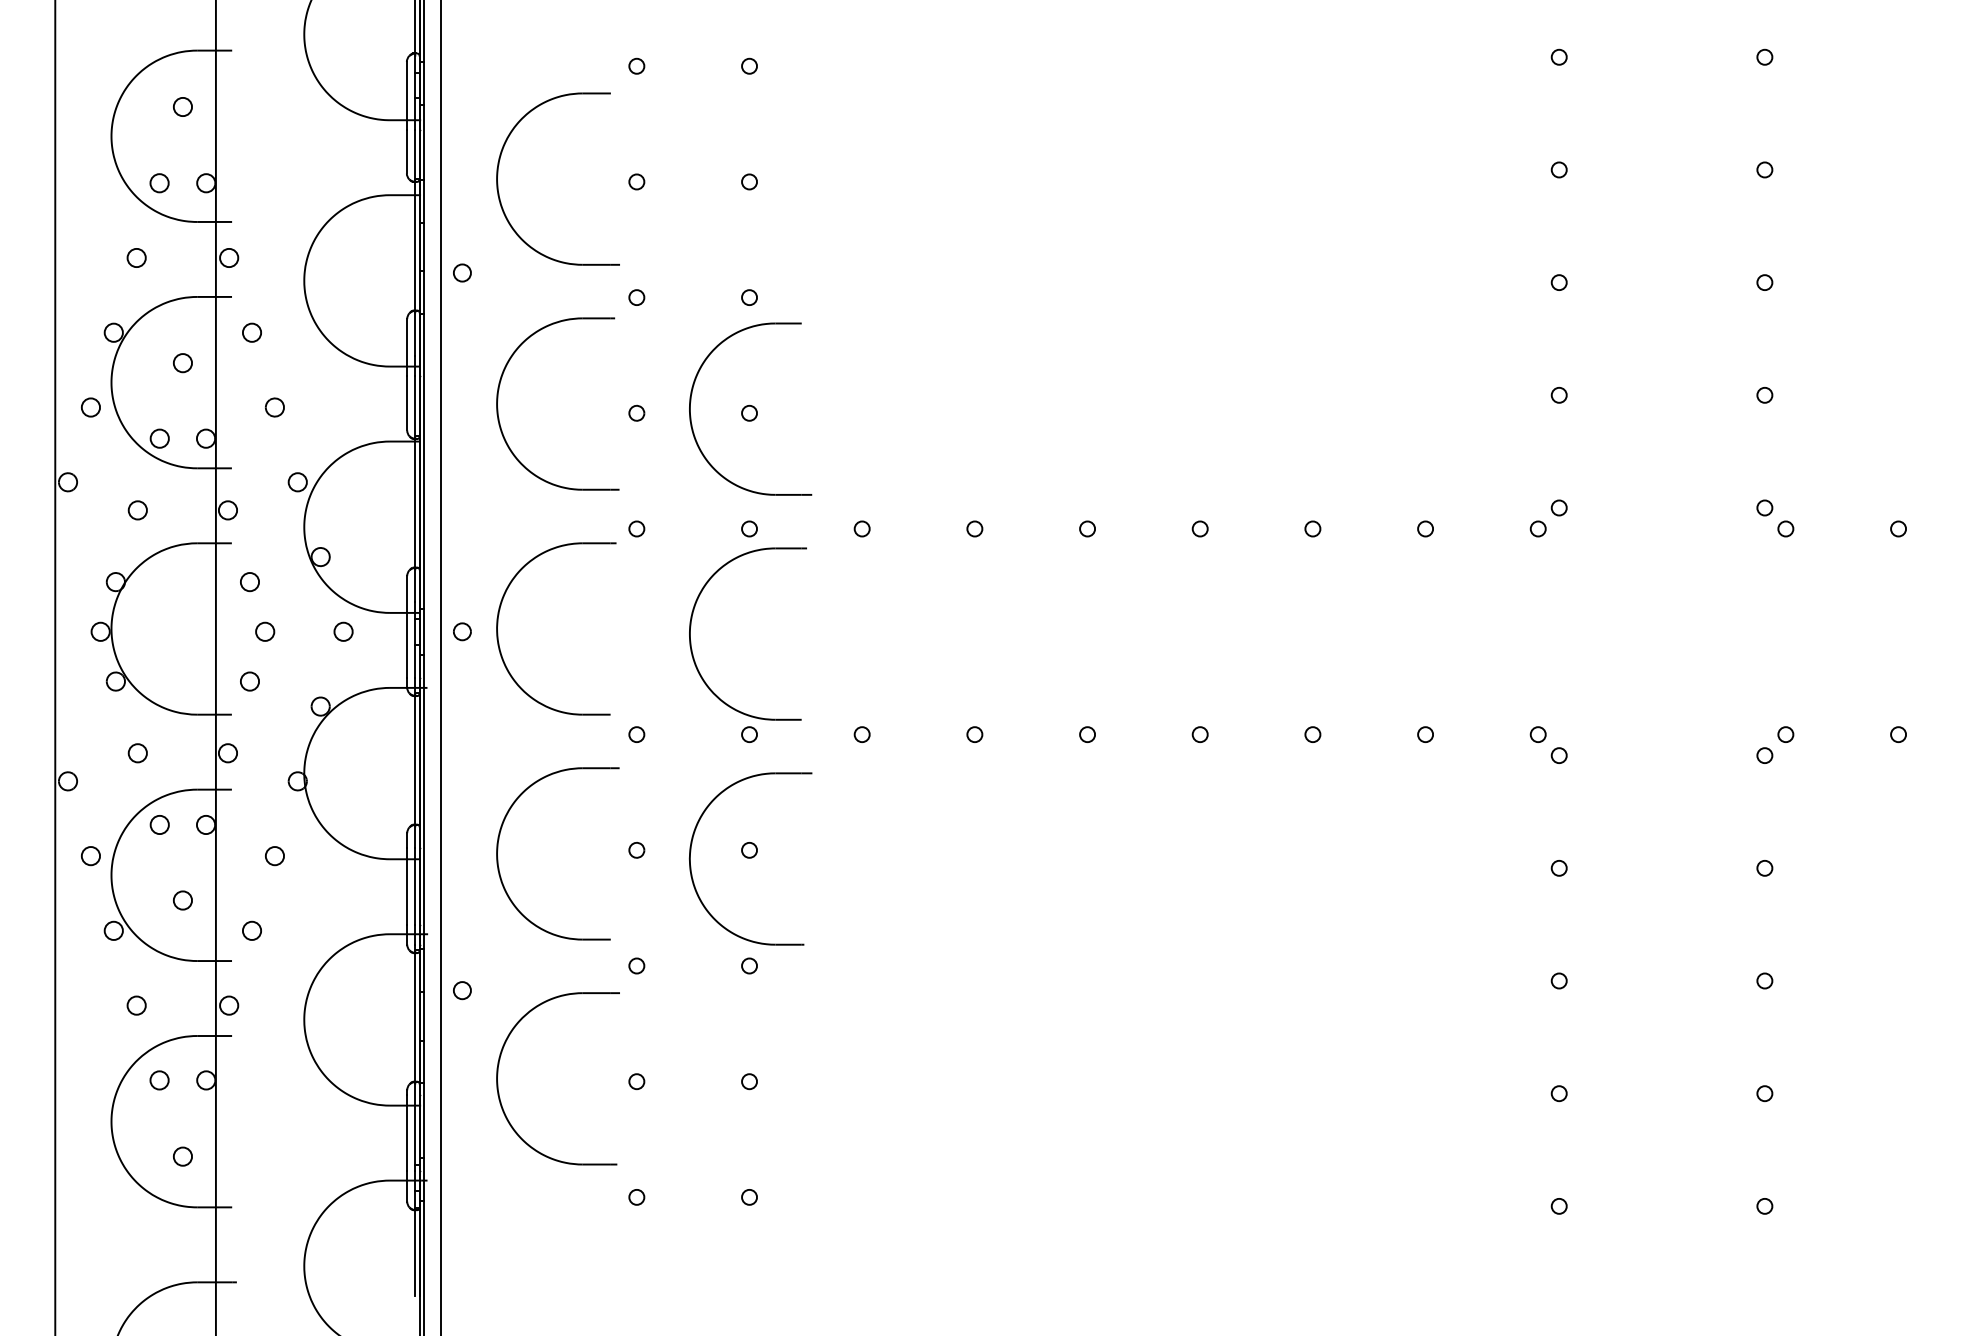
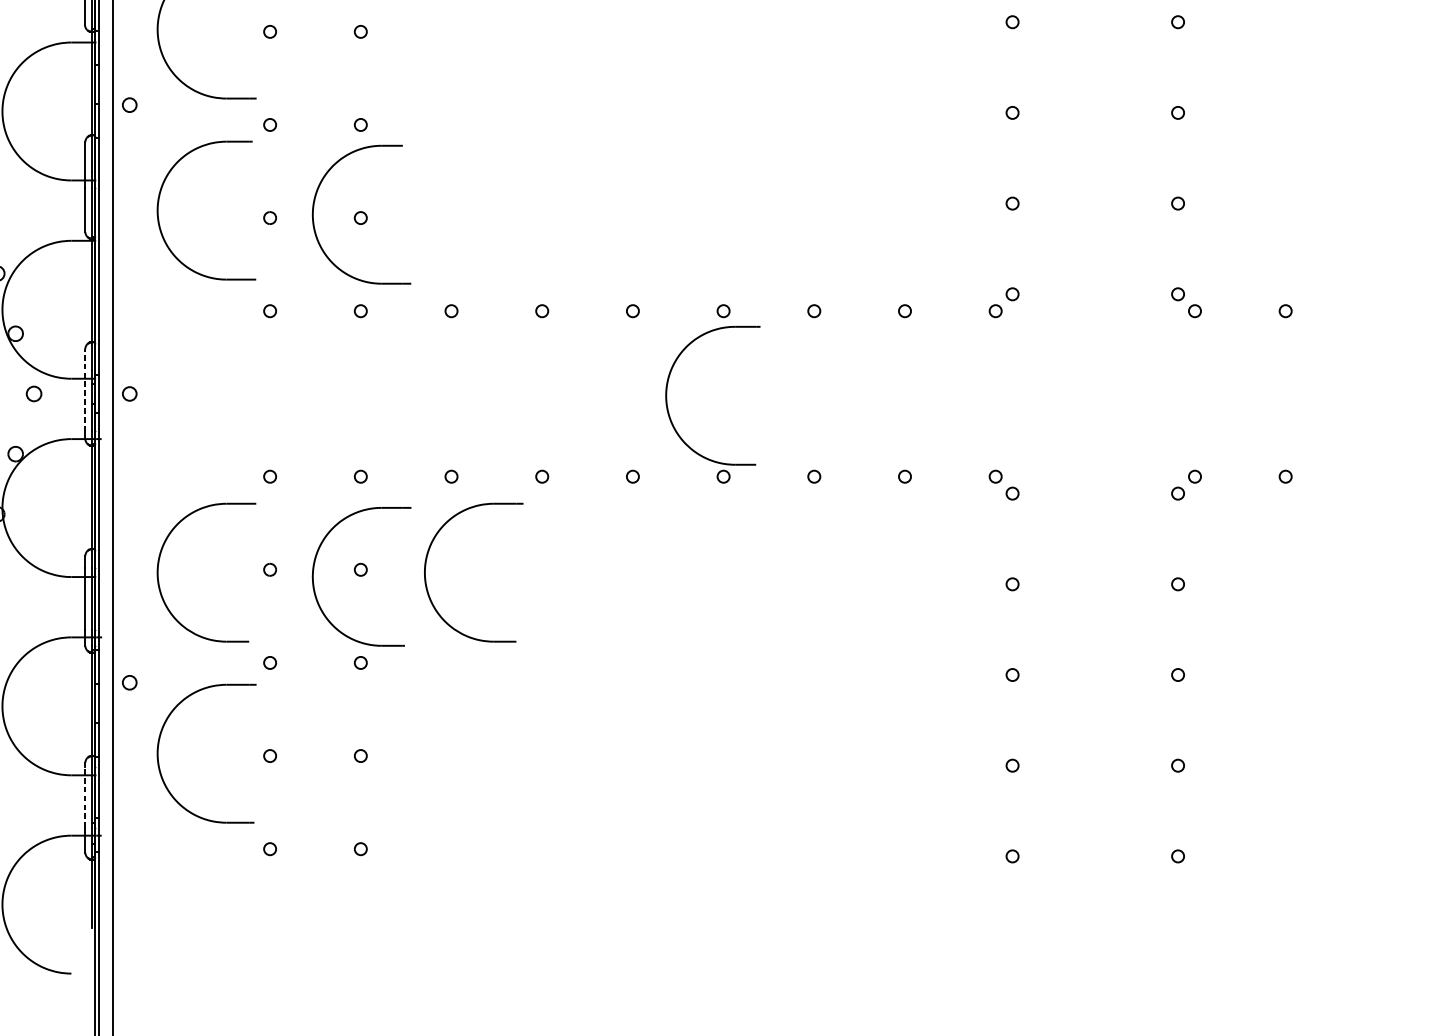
part: (498, 625) -> (158, 388), removed
line: (407, 626) -> (85, 389), solid -> dashed
part: (691, 626) -> (667, 389), moved
part: (830, 850) -> (426, 569), added
line: (407, 1132) -> (85, 796), solid -> dashed

